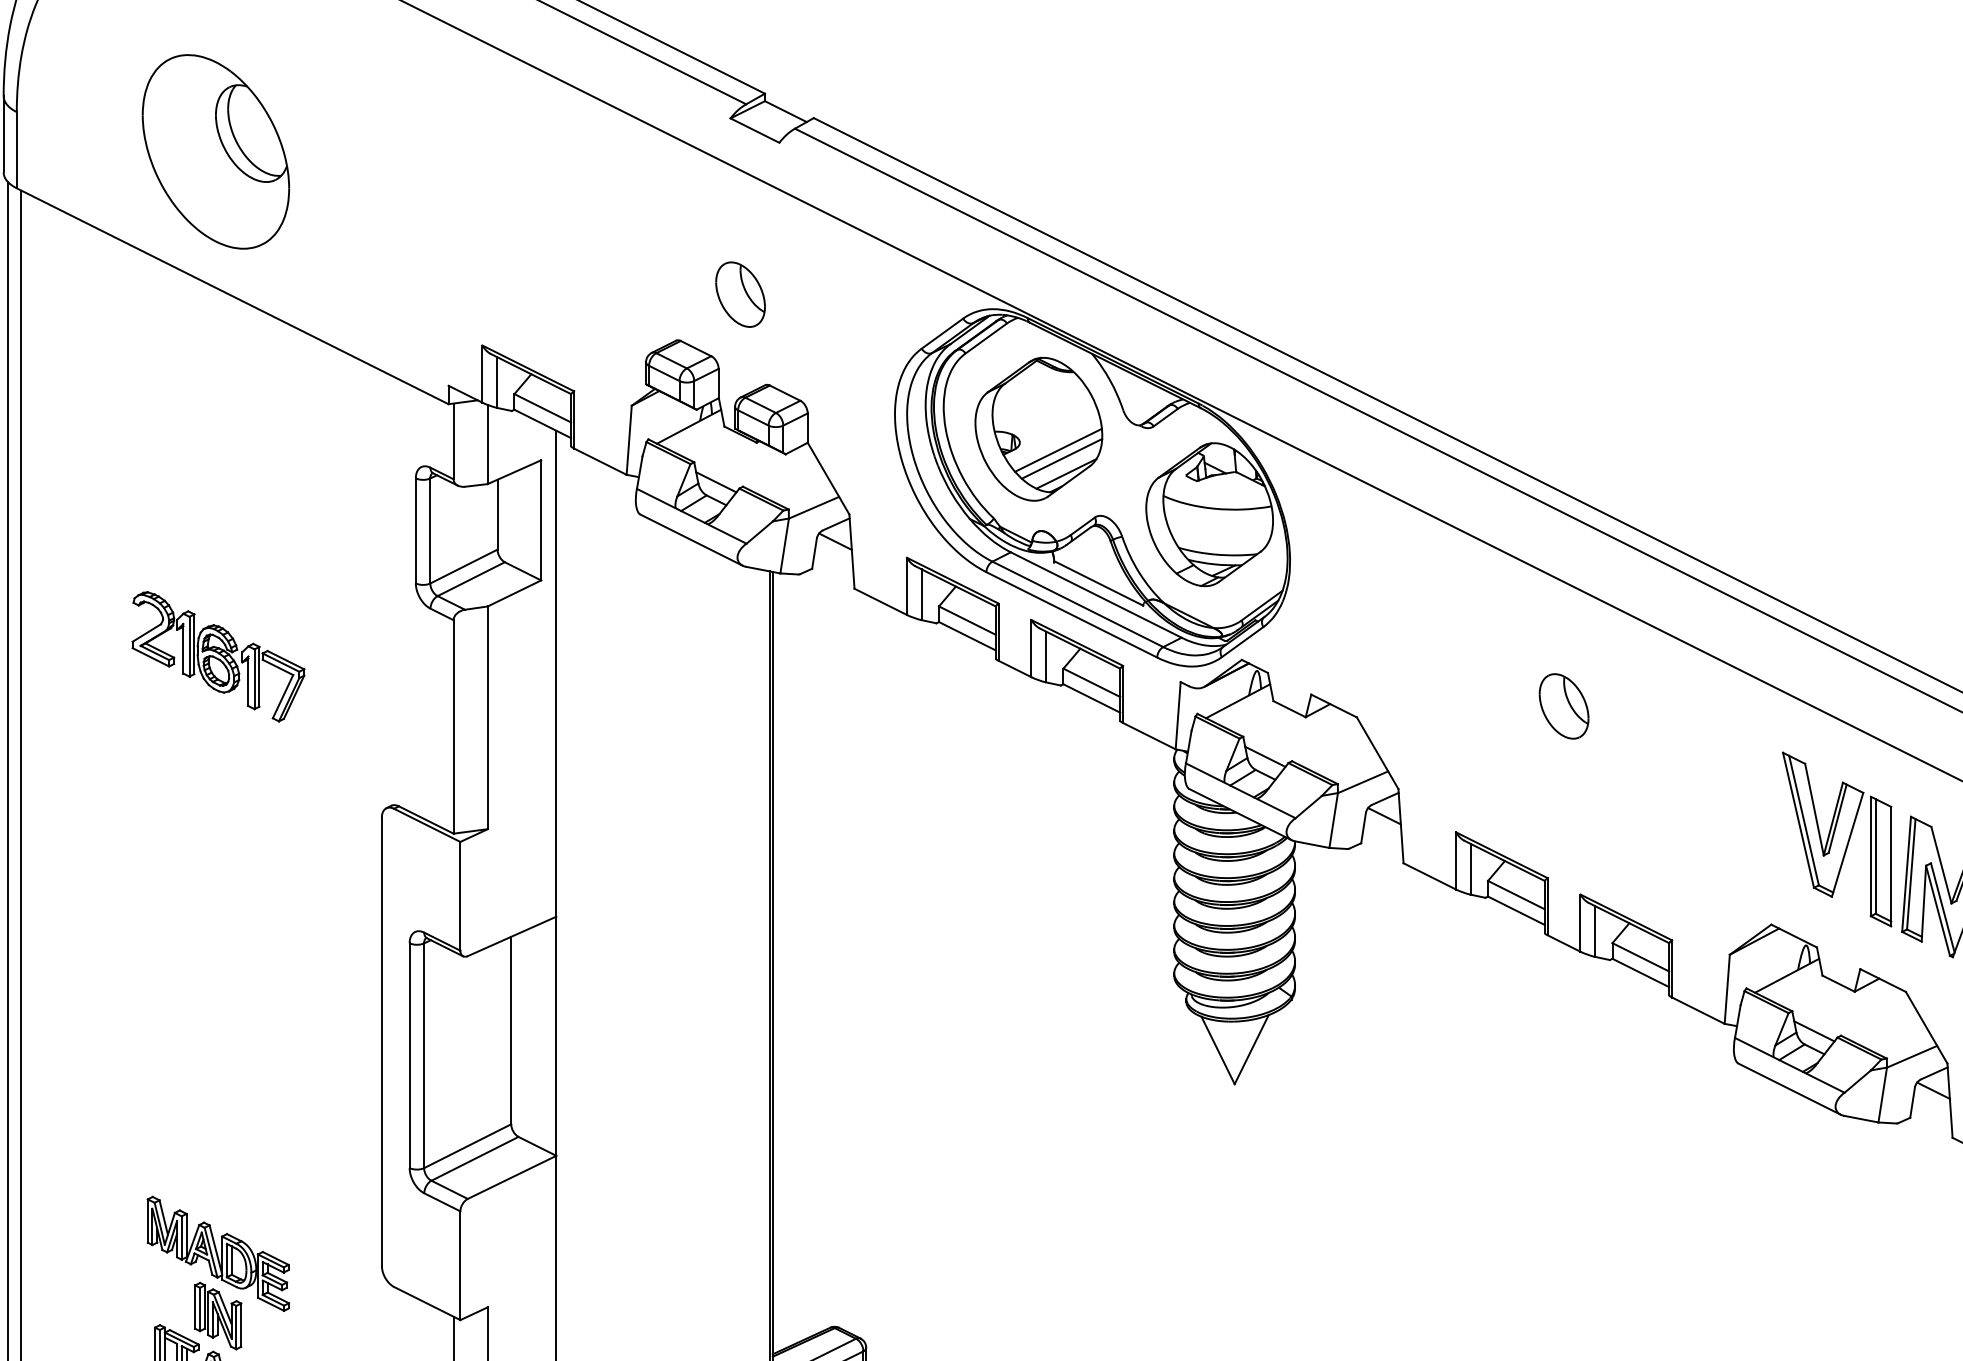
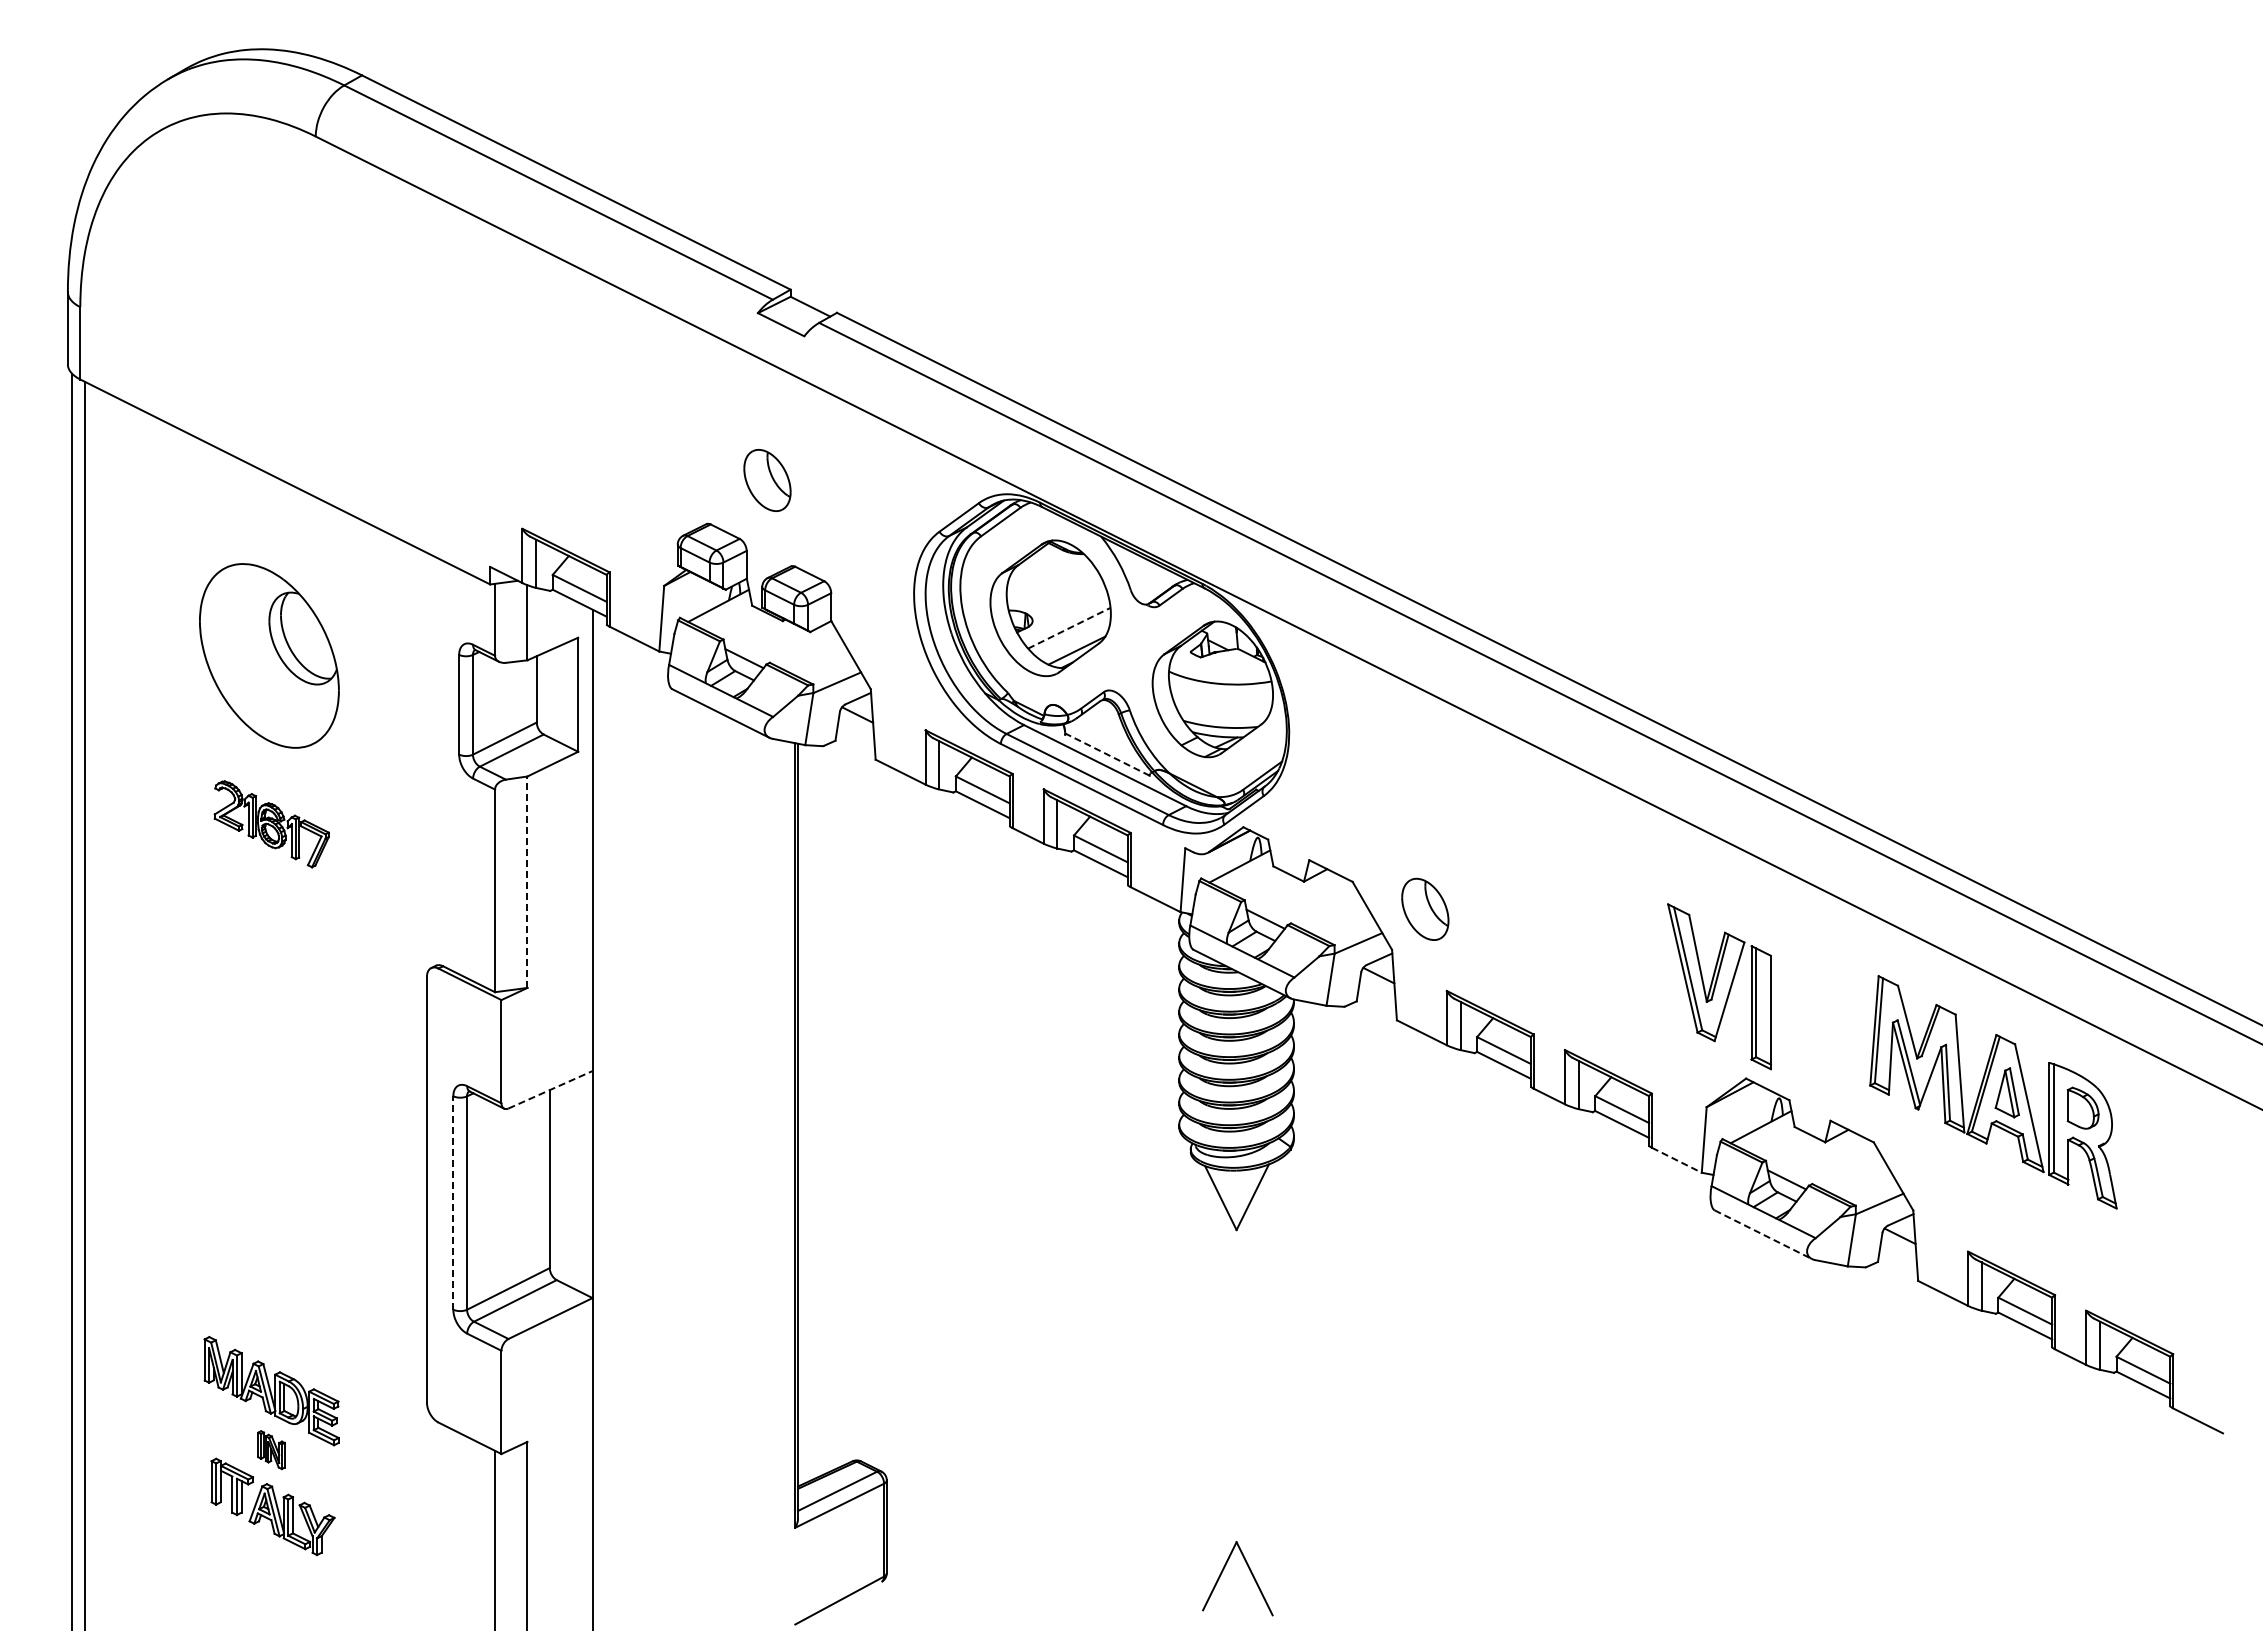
part: (216, 151) -> (269, 655), moved
line: (1058, 450) -> (1069, 628), solid -> dashed
line: (1061, 459) -> (1072, 636), removed
line: (1098, 583) -> (1107, 754), solid -> dashed
part: (218, 657) -> (271, 824), size x0.7
part: (1564, 705) -> (1425, 908), moved
line: (487, 718) -> (527, 882), solid -> dashed
part: (1837, 839) -> (1719, 986), moved
line: (513, 936) -> (551, 1089), solid -> dashed
line: (1698, 1010) -> (1676, 1160), solid -> dashed
line: (409, 1055) -> (453, 1202), solid -> dashed
line: (1789, 1088) -> (1763, 1234), solid -> dashed
part: (218, 1315) -> (271, 1449), size x0.6

